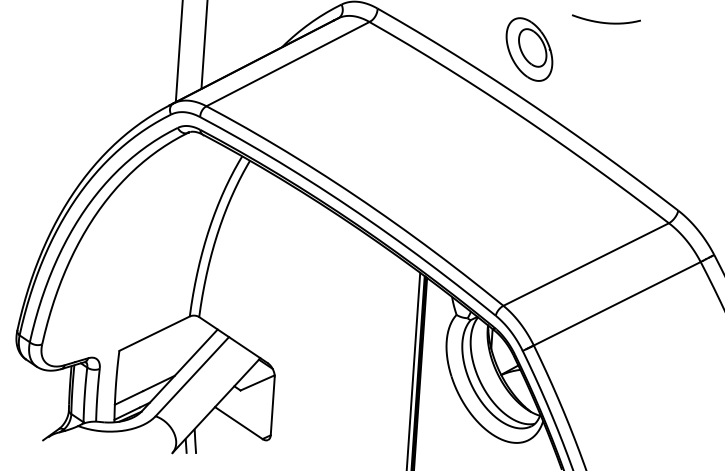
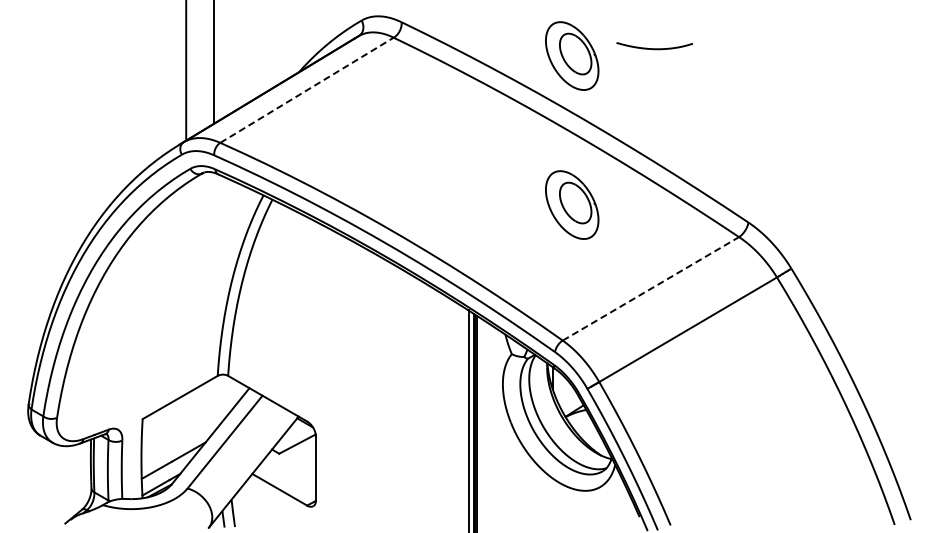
curve: (605, 22) -> (654, 48), moved
line: (288, 64) -> (307, 90), solid -> dashed
part: (520, 183) -> (572, 204), added
line: (586, 264) -> (651, 288), solid -> dashed

